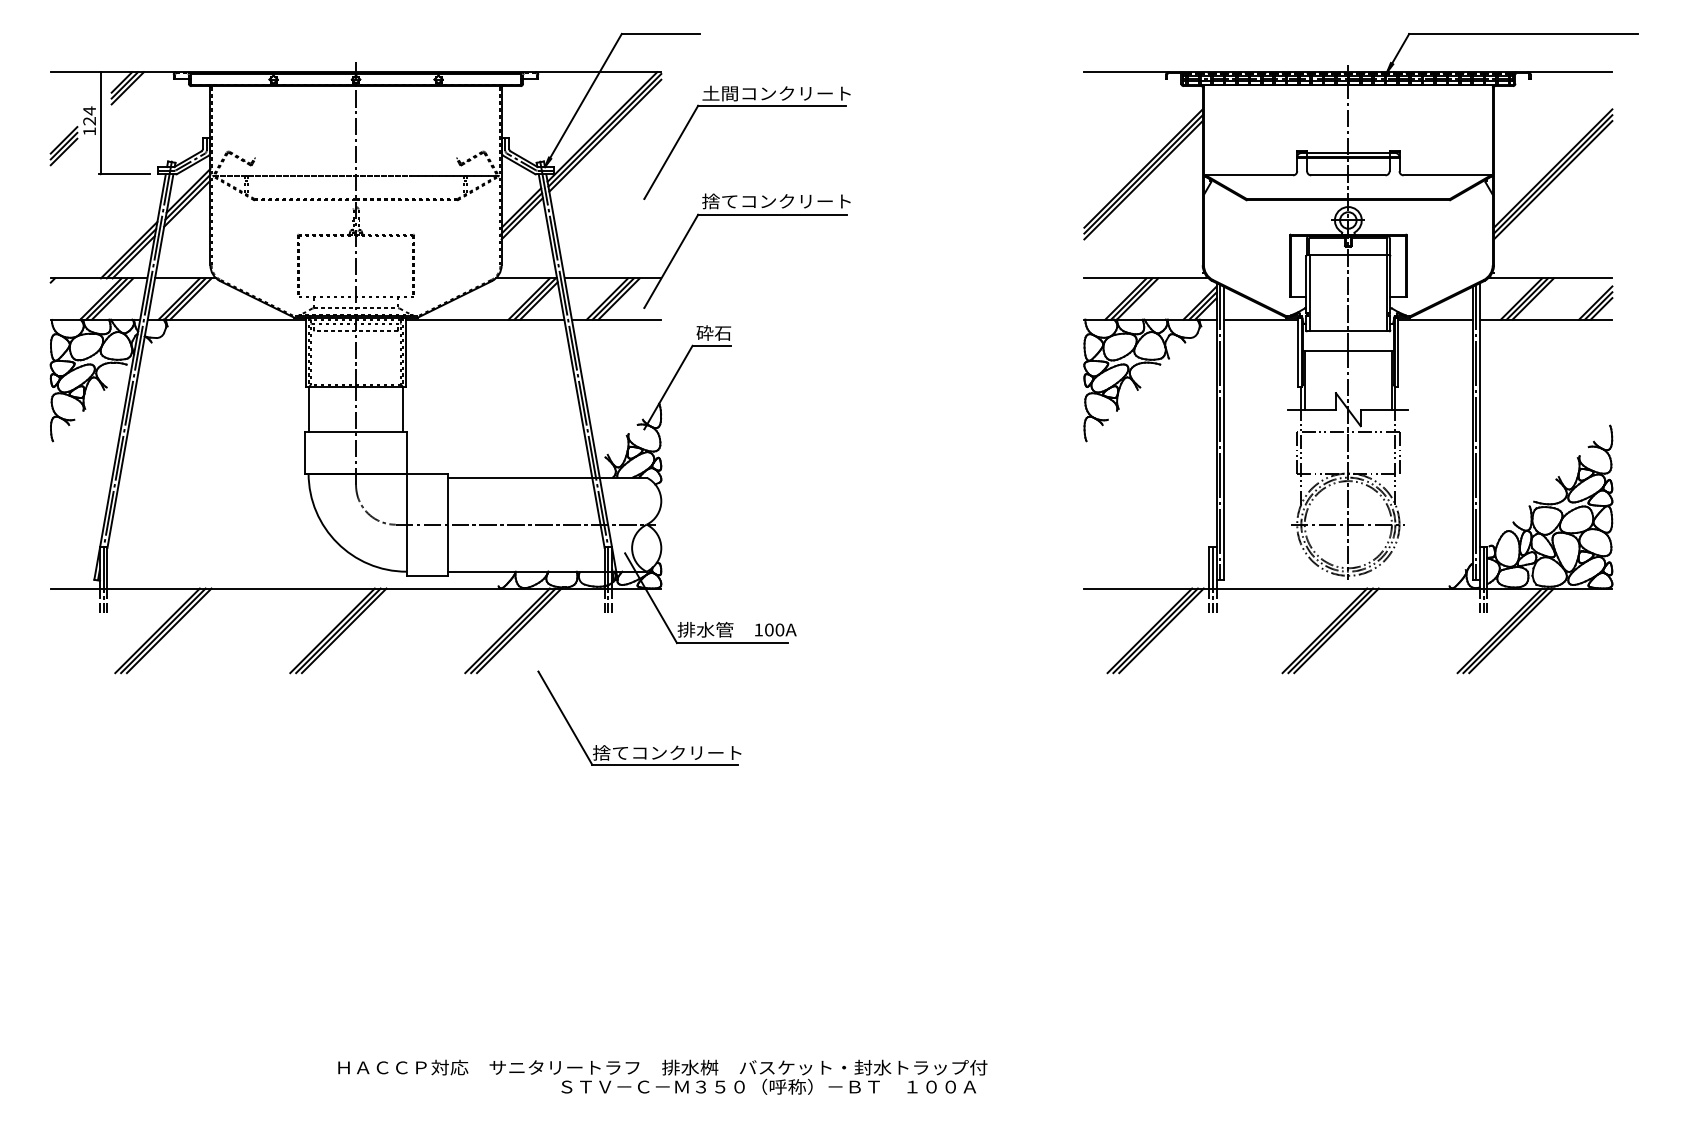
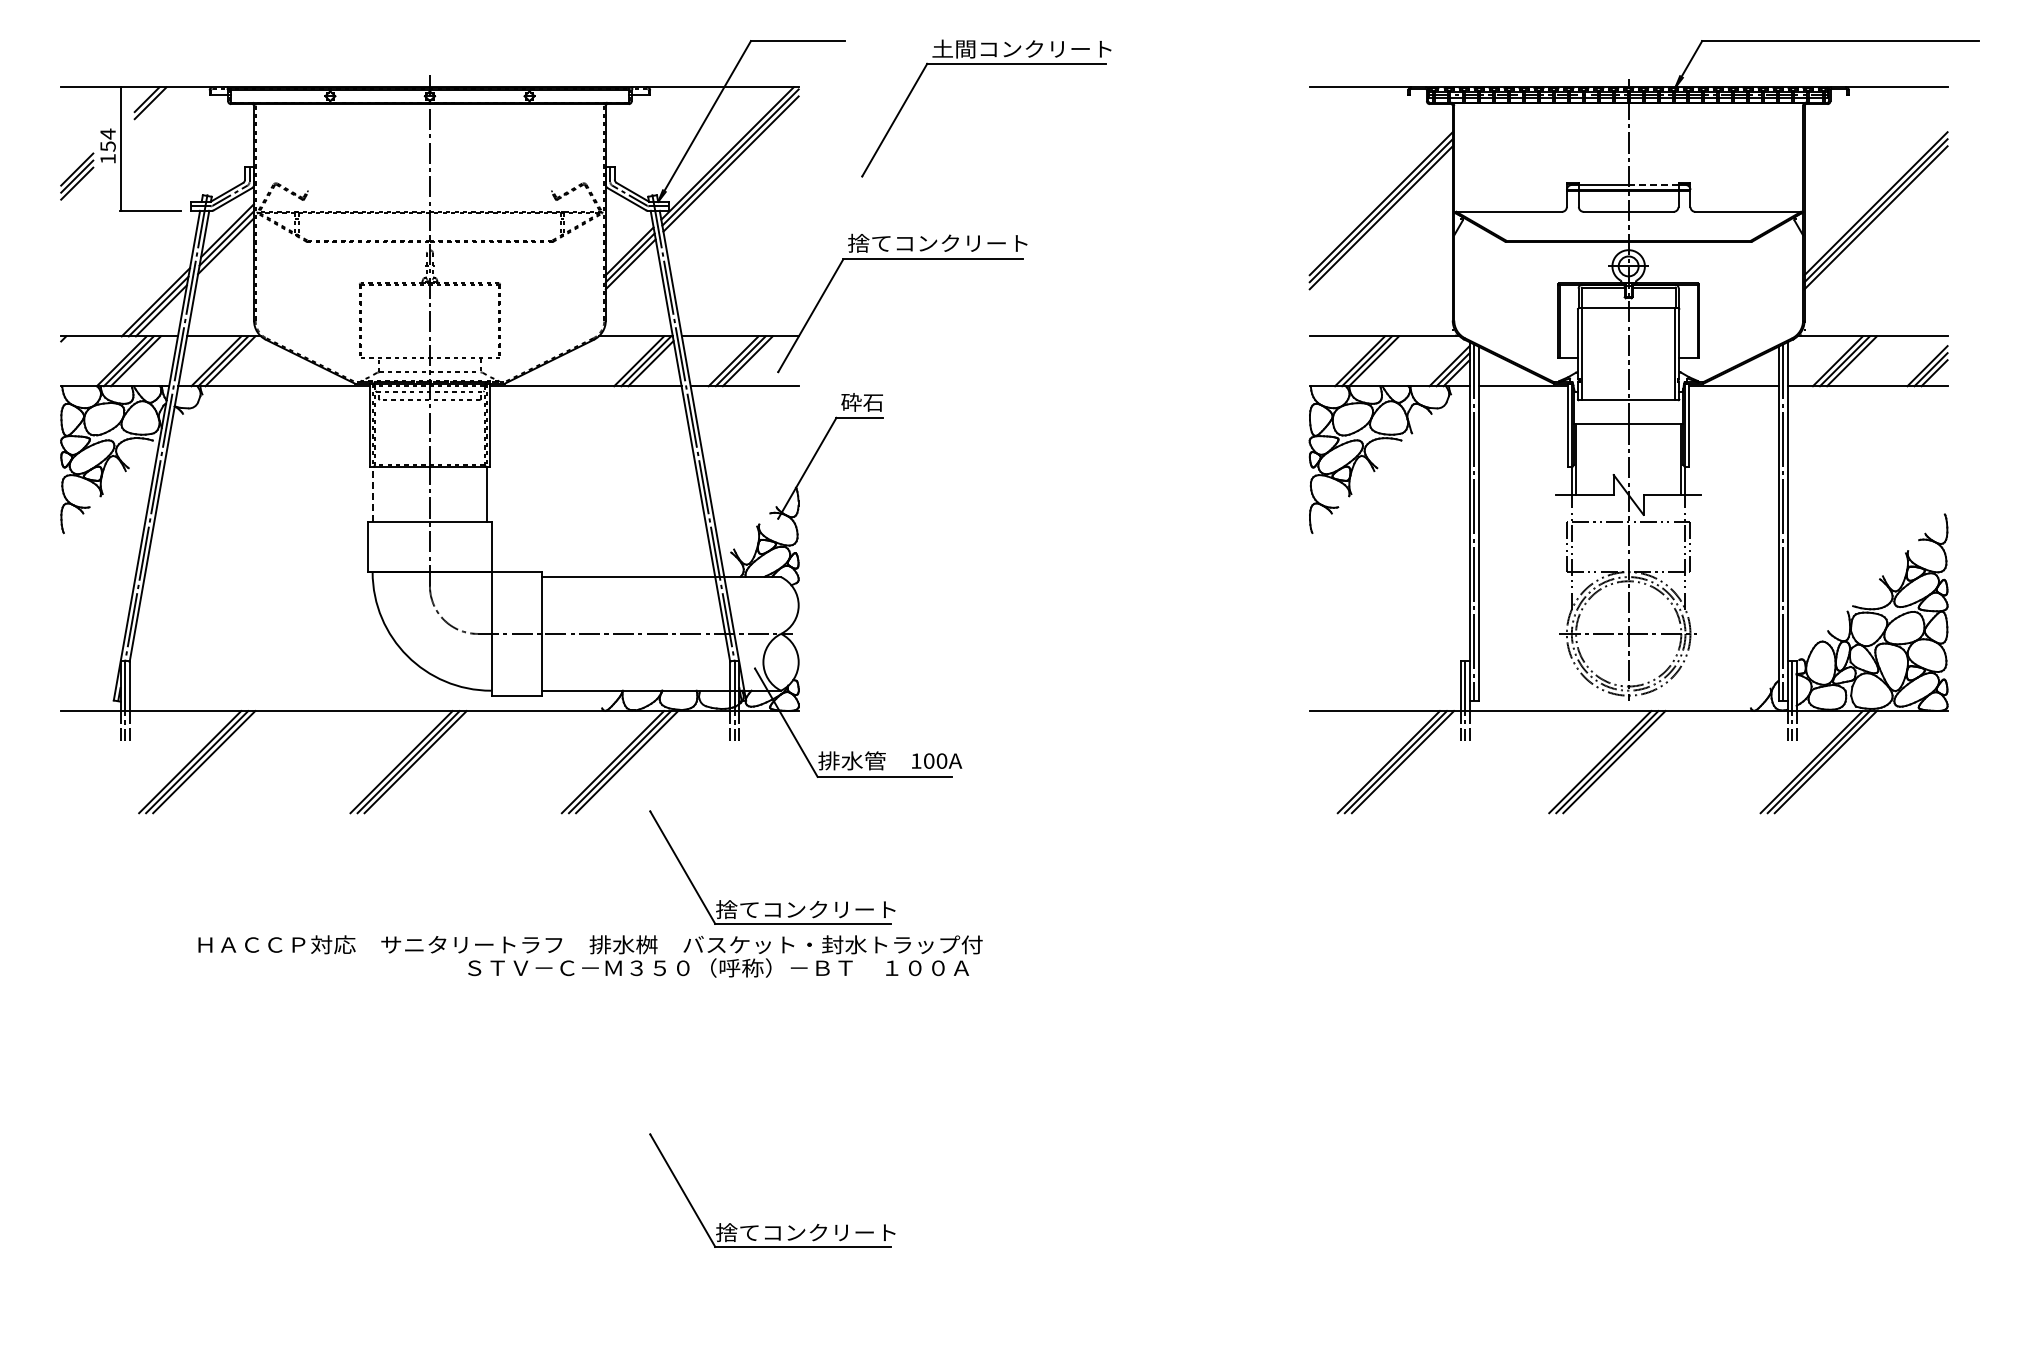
line: (127, 88) -> (153, 106), removed
part: (747, 106) -> (986, 64), moved
text: (89, 121) -> (107, 146), 124 -> 154
line: (1368, 152) -> (1653, 184), solid -> dashed
line: (309, 409) -> (373, 494), solid -> dashed
part: (639, 1015) -> (772, 1226), added
text: (662, 1077) -> (590, 956), moved

